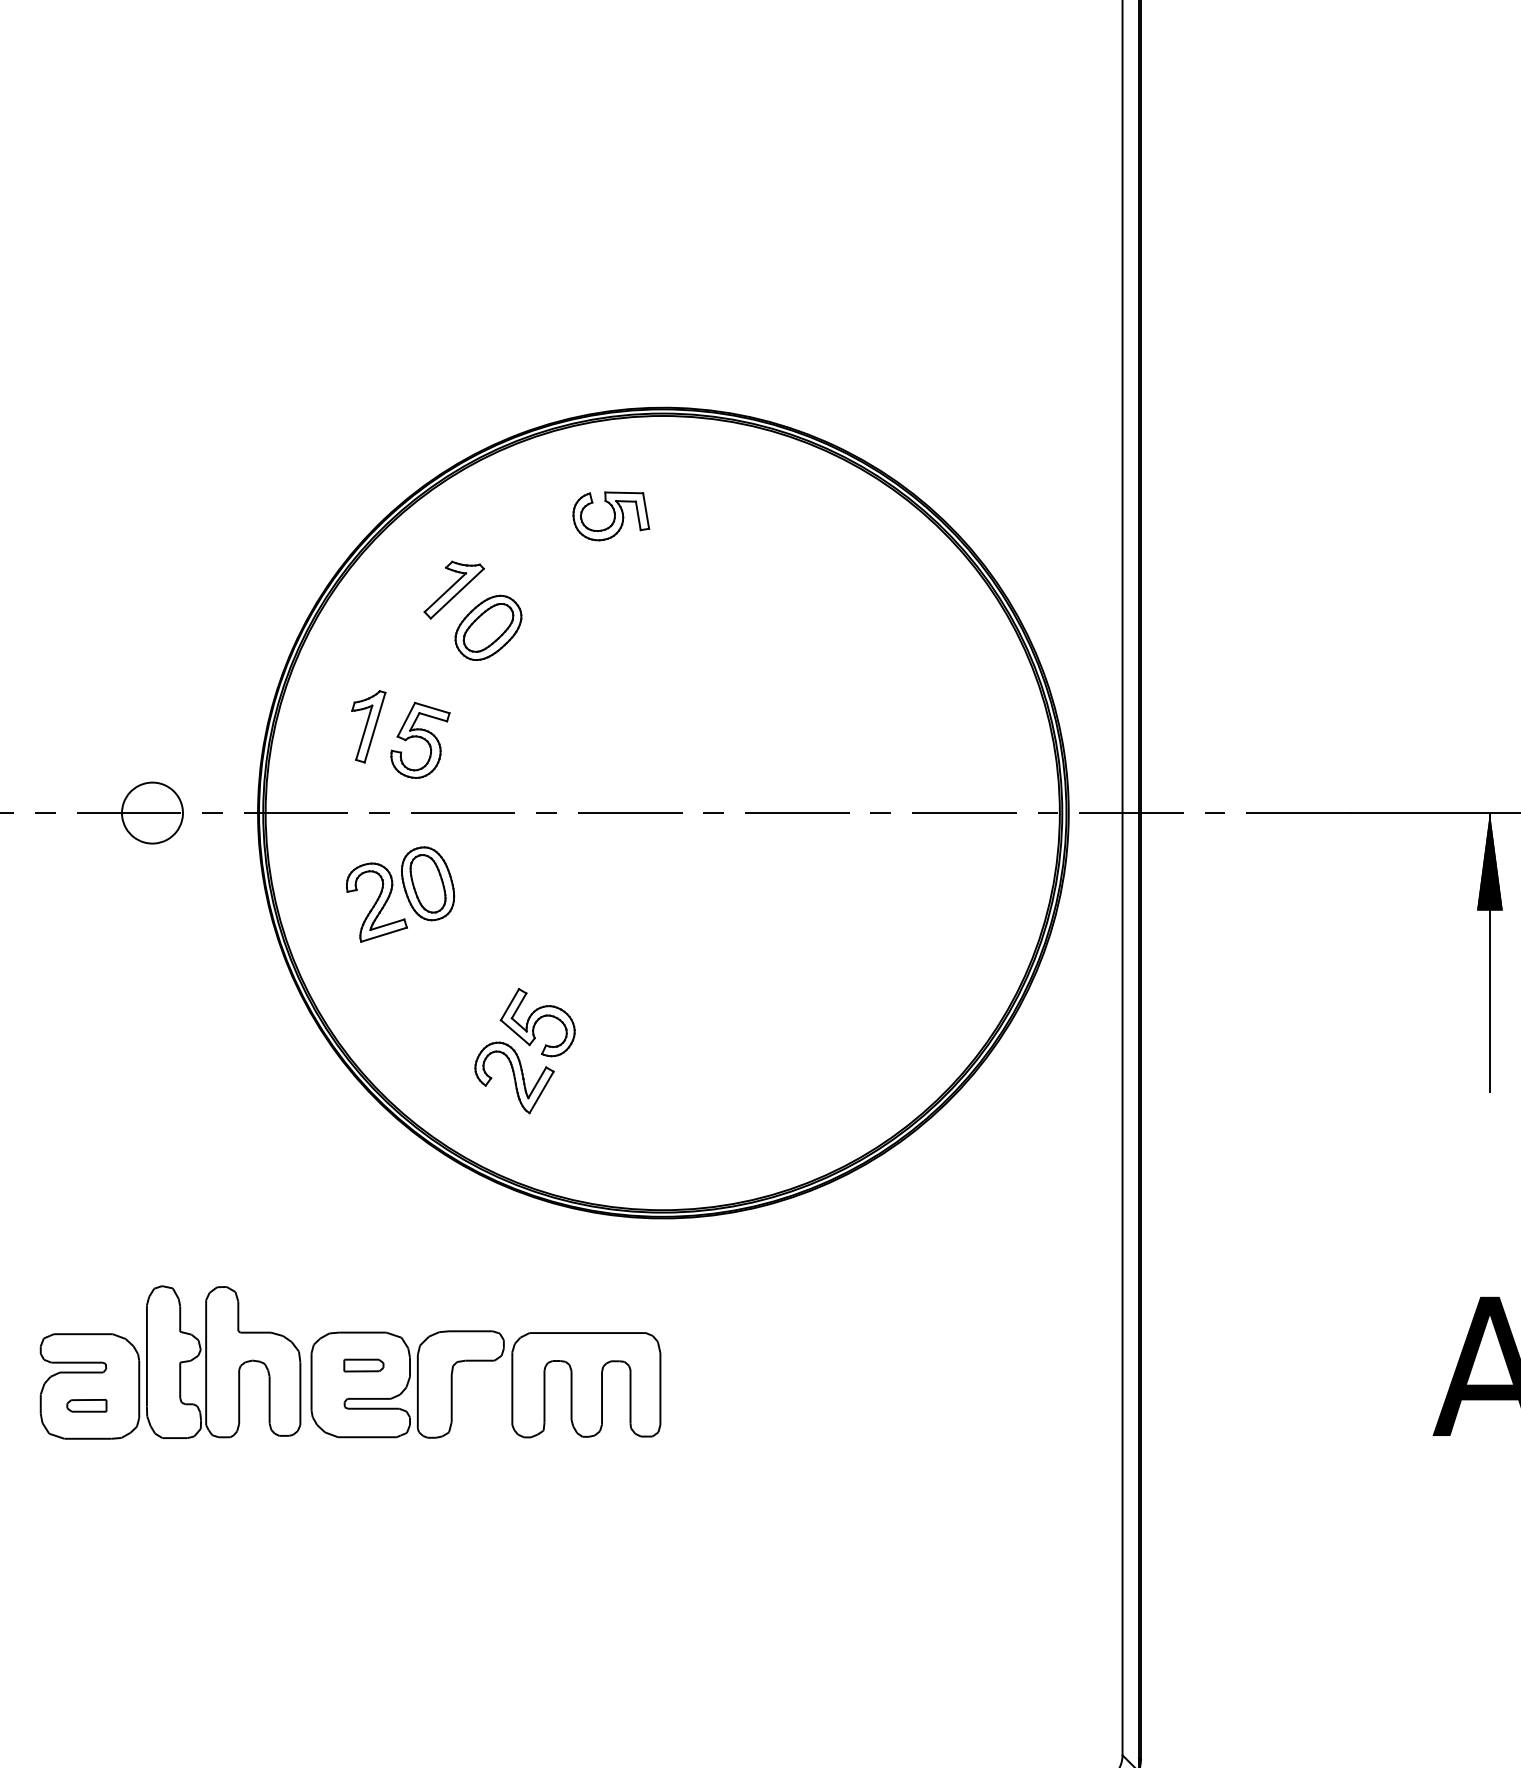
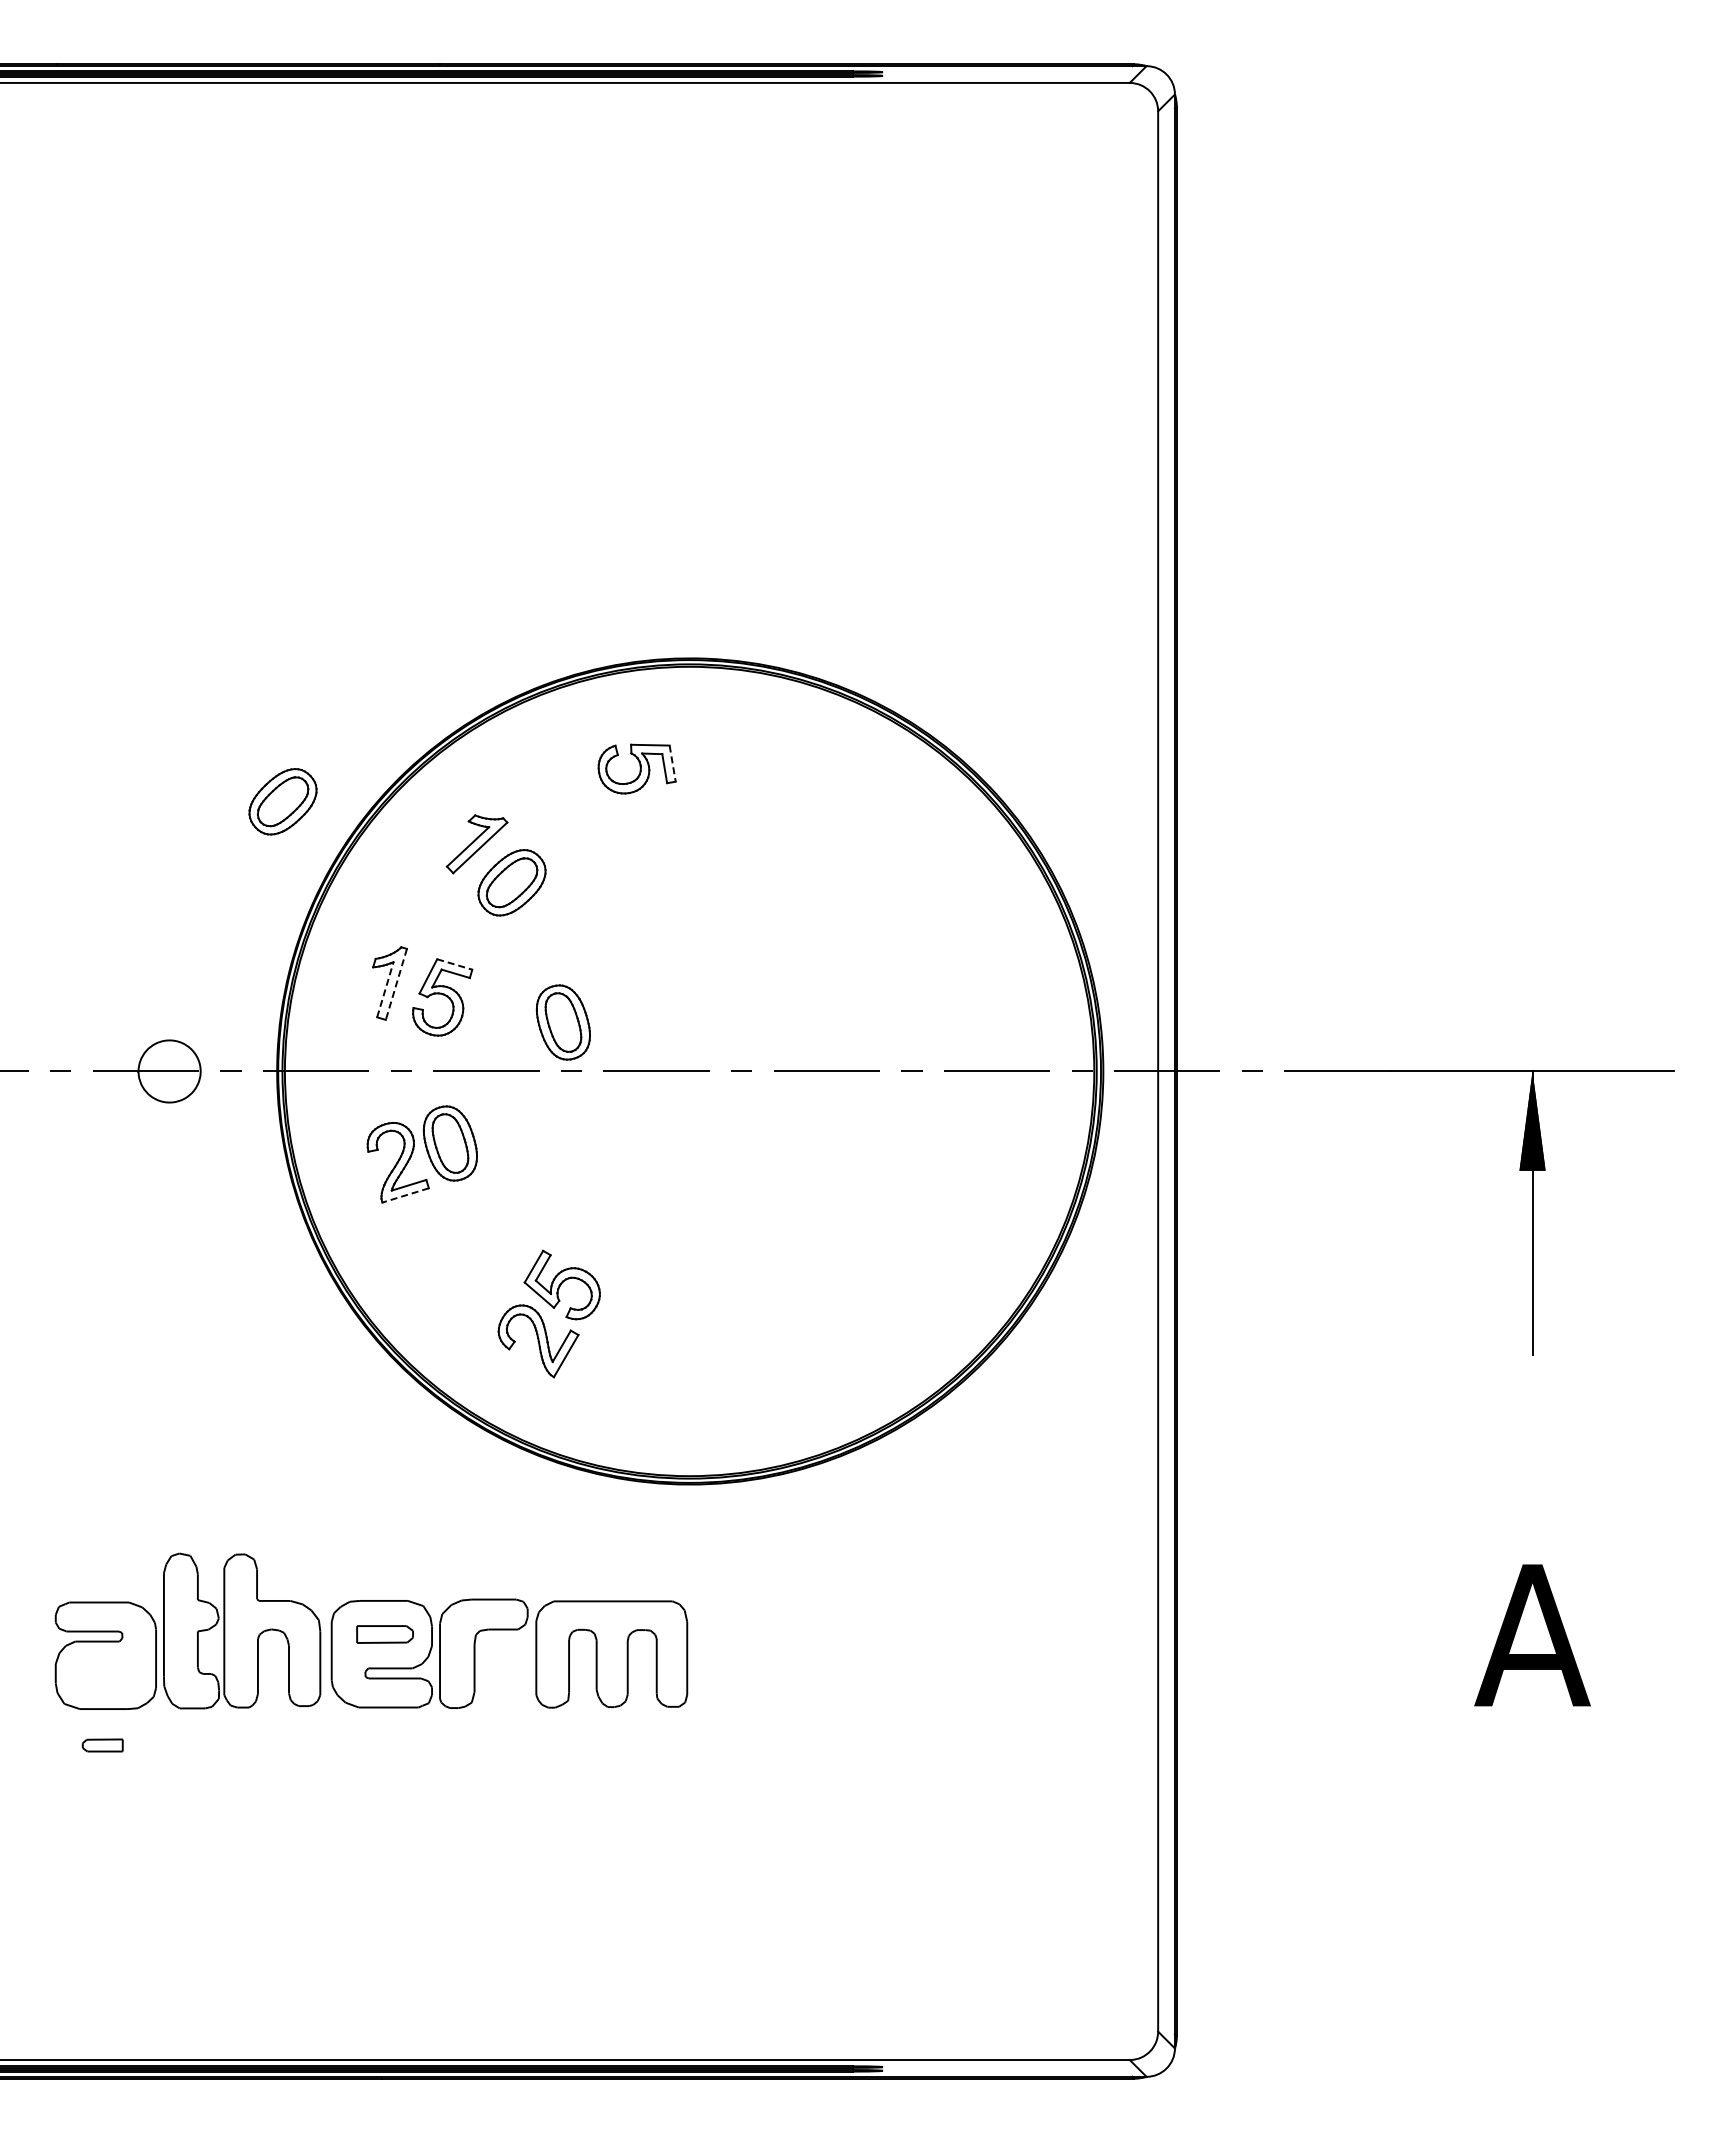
line: (645, 511) -> (672, 764), solid -> dashed
part: (263, 548) -> (282, 801), added
line: (433, 708) -> (455, 964), solid -> dashed
line: (375, 727) -> (396, 984), solid -> dashed
line: (364, 732) -> (385, 989), solid -> dashed
part: (538, 765) -> (562, 1022), added
line: (383, 934) -> (405, 1195), solid -> dashed
part: (363, 1365) -> (384, 1634), size x1.4
part: (86, 1405) -> (102, 1745), moved

